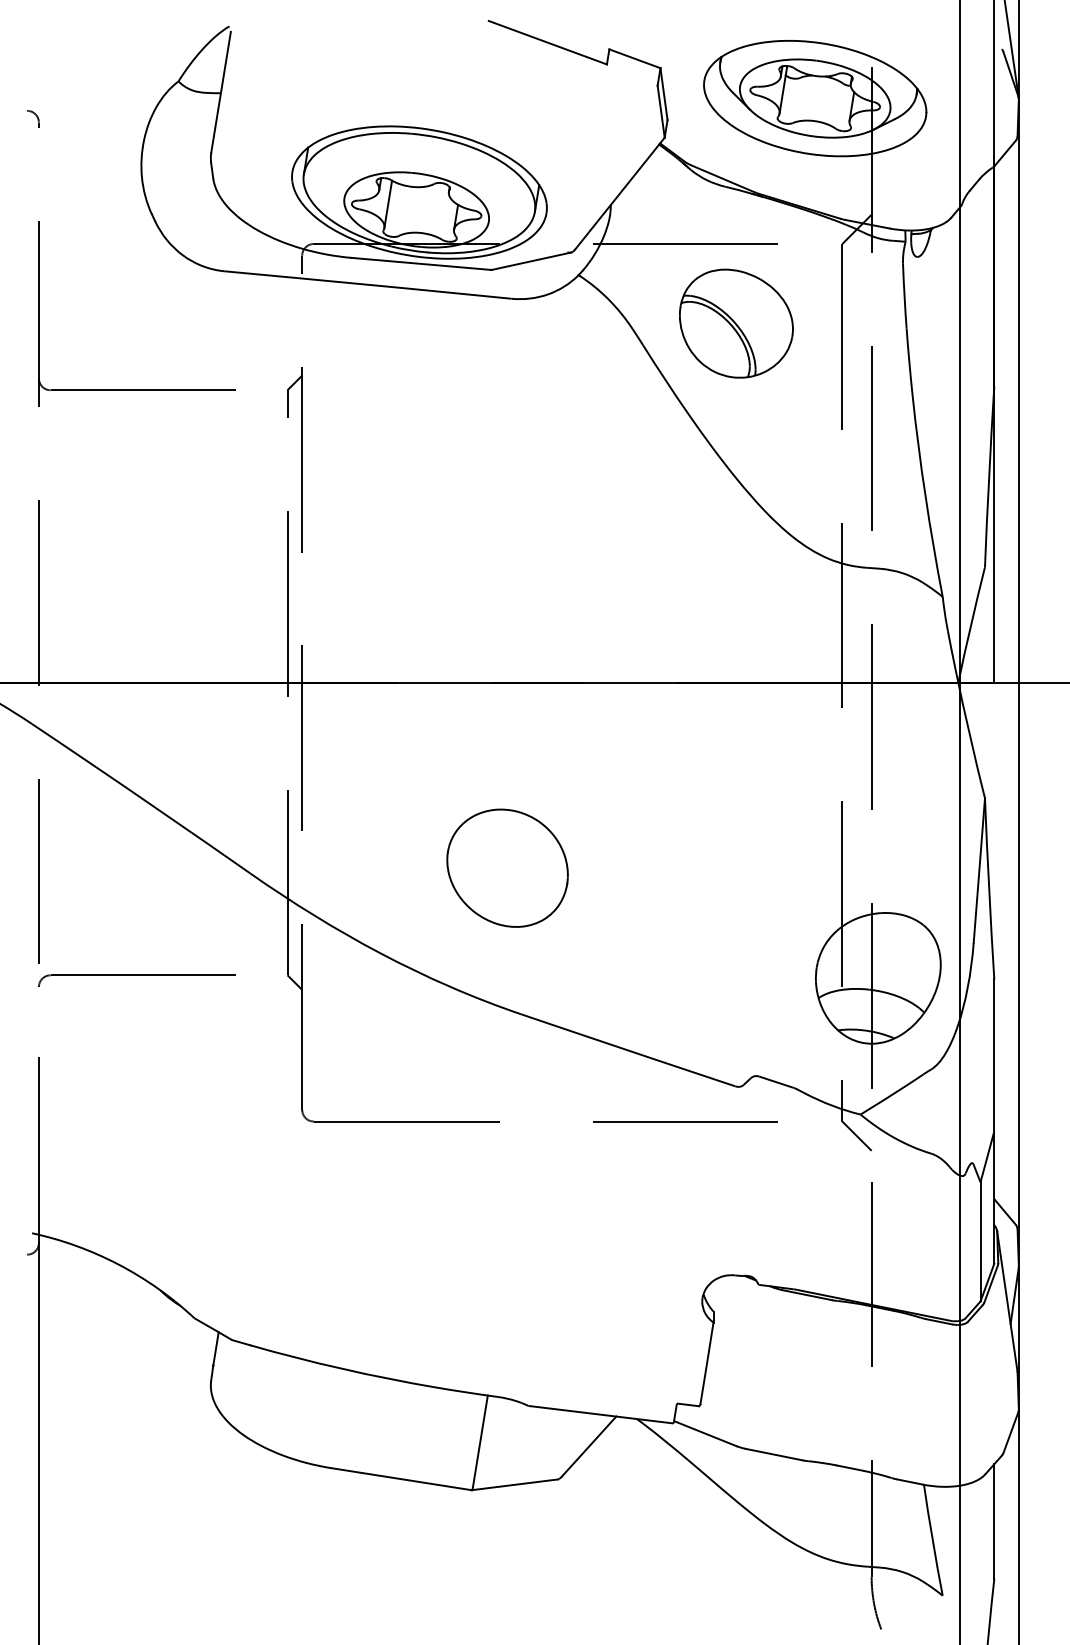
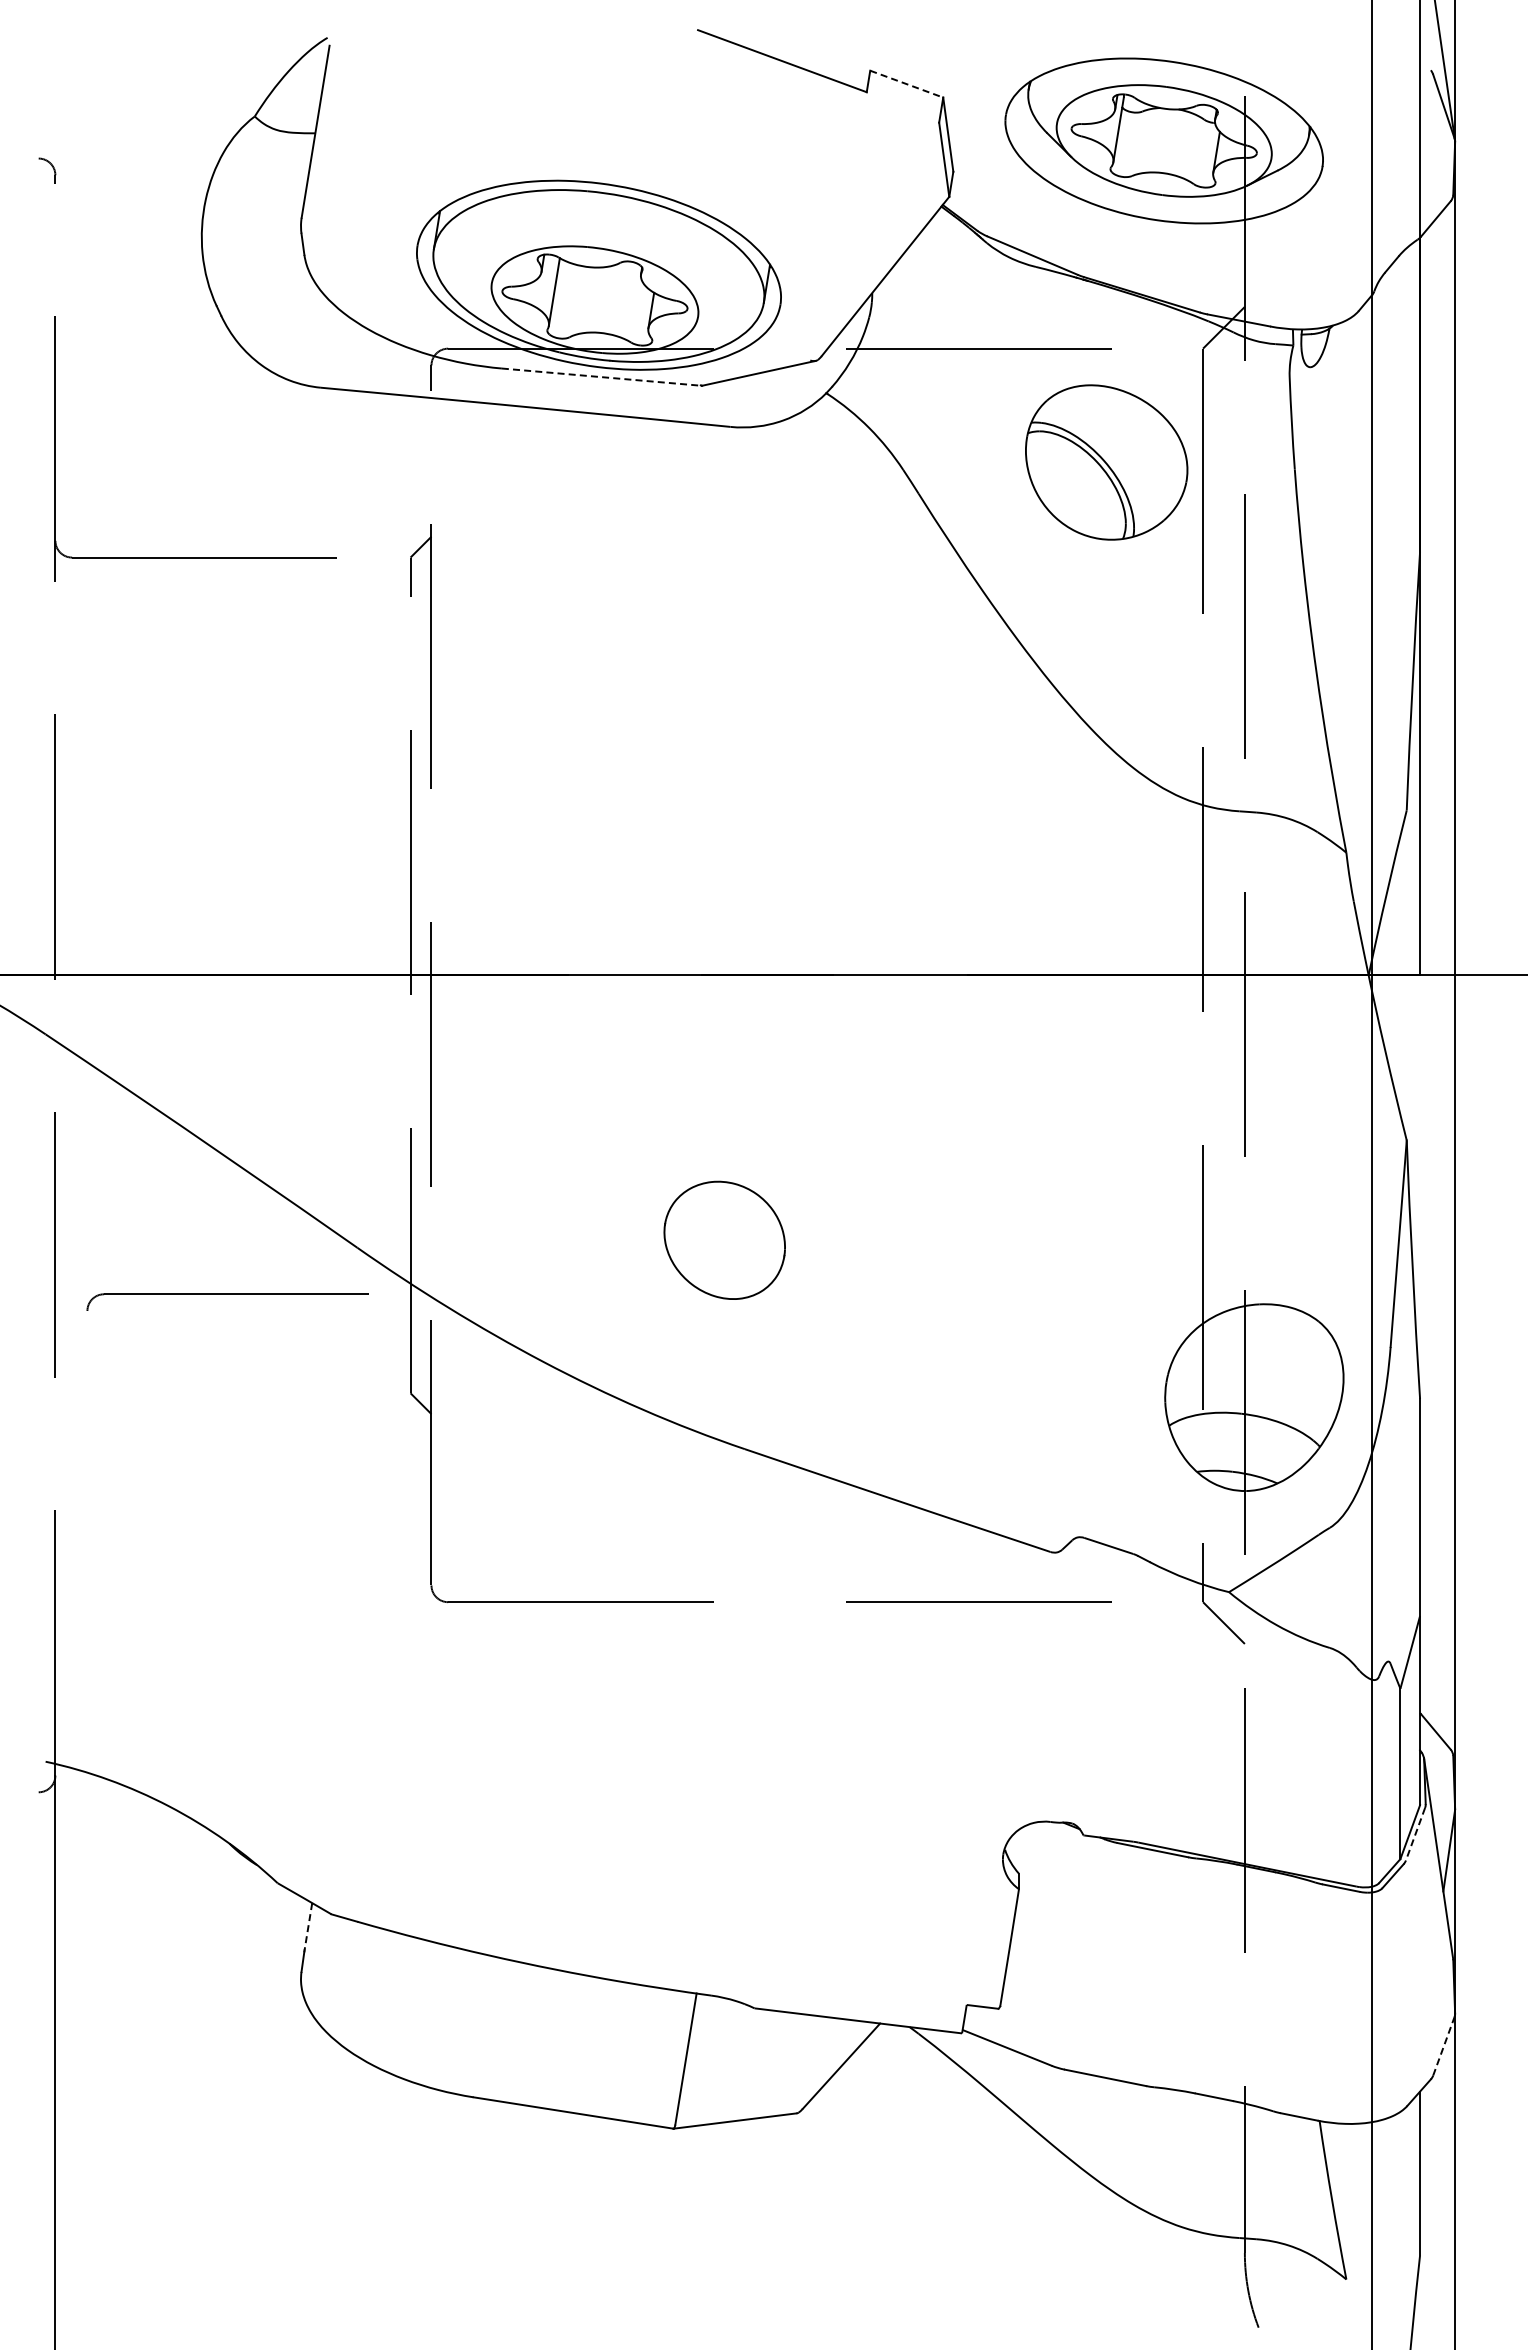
line: (634, 59) -> (906, 84), solid -> dashed
line: (421, 264) -> (602, 377), solid -> dashed
part: (736, 323) -> (1106, 462), moved
part: (507, 868) -> (724, 1240), size x0.7
part: (136, 975) -> (227, 1294), moved
line: (991, 1284) -> (1415, 1834), solid -> dashed
line: (216, 1348) -> (308, 1926), solid -> dashed
line: (1011, 1431) -> (1444, 2045), solid -> dashed

